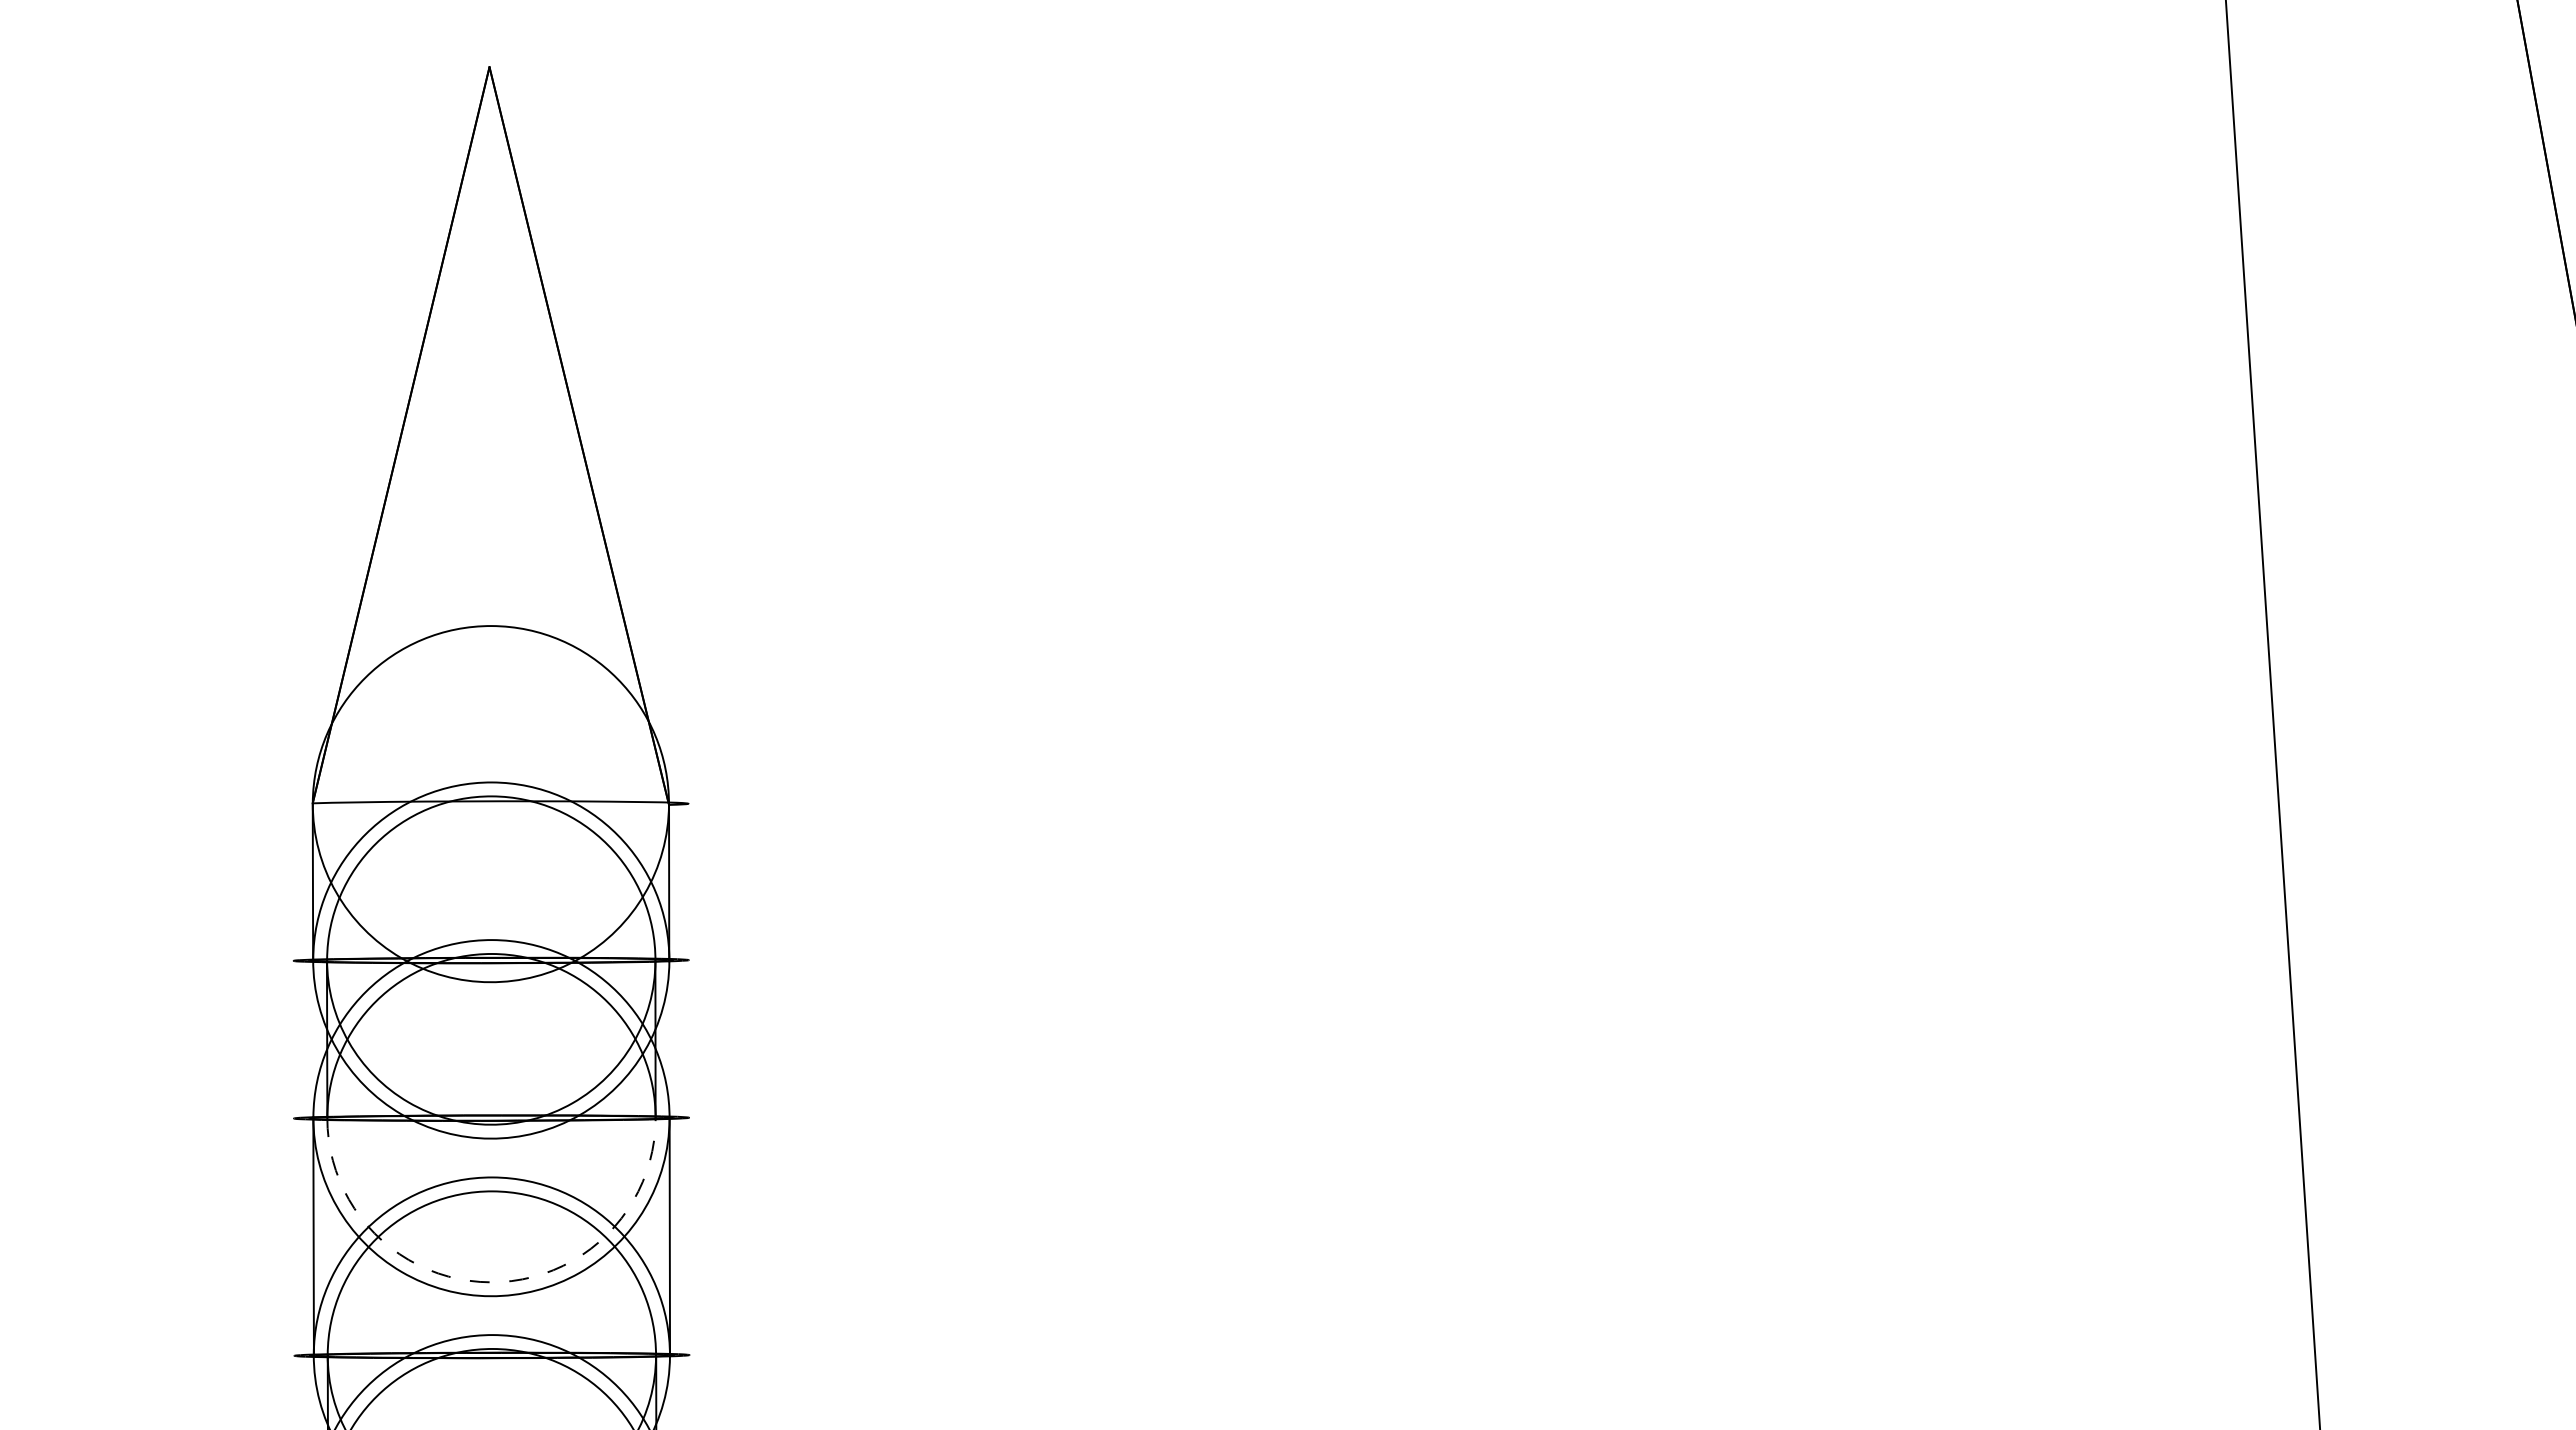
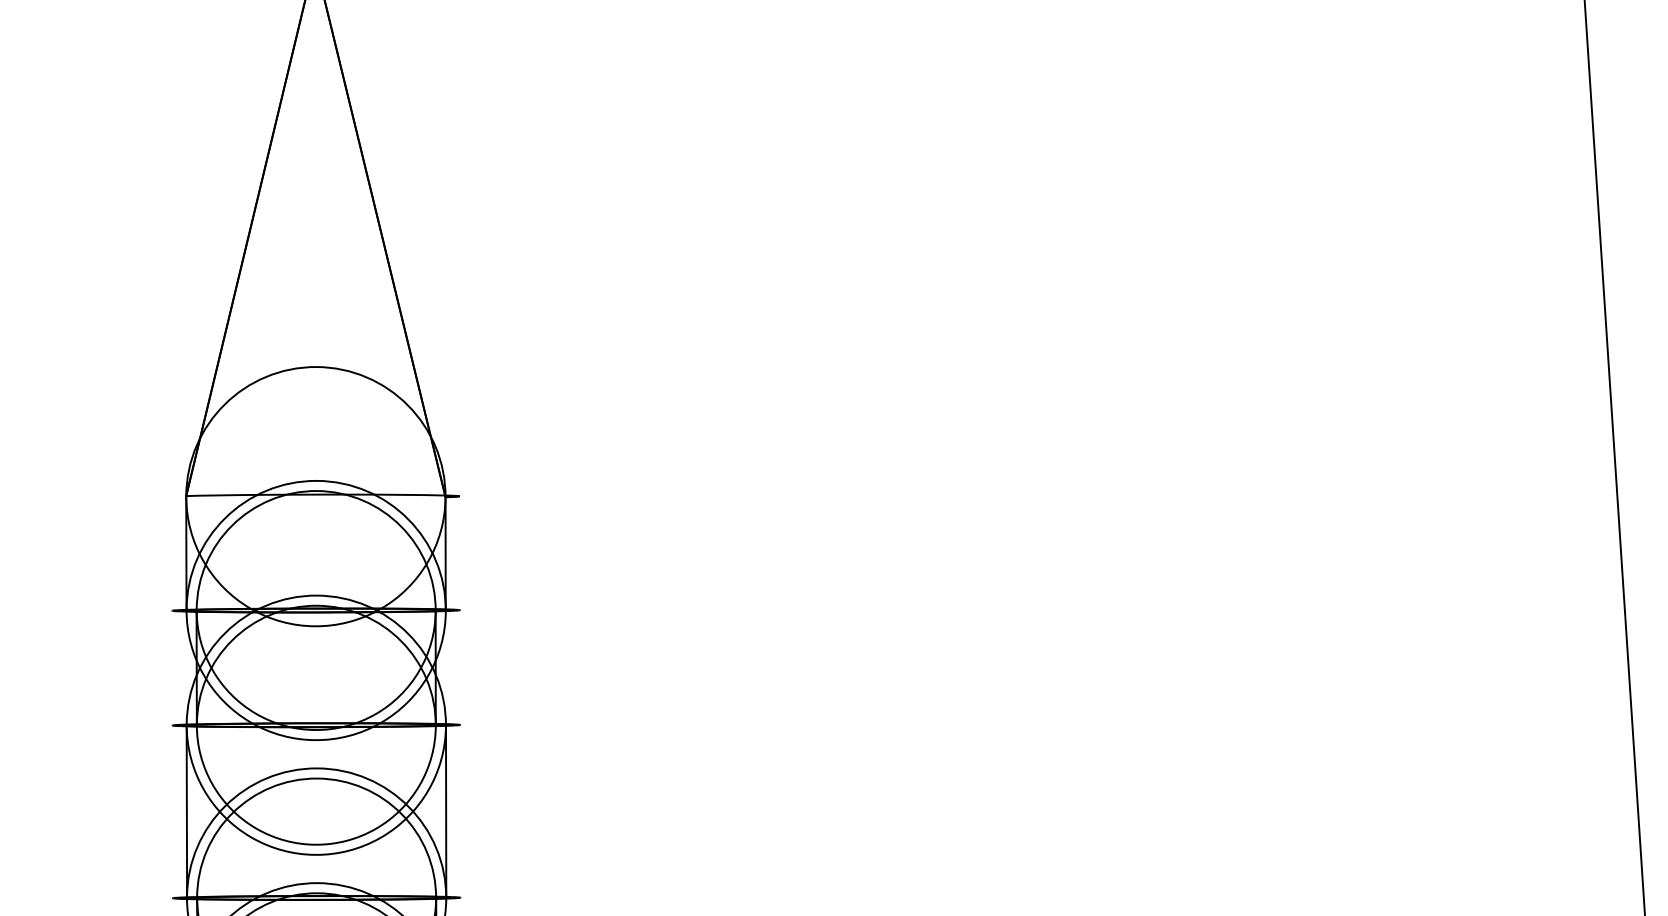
arc: (490, 1282) -> (315, 844), dashed -> solid

